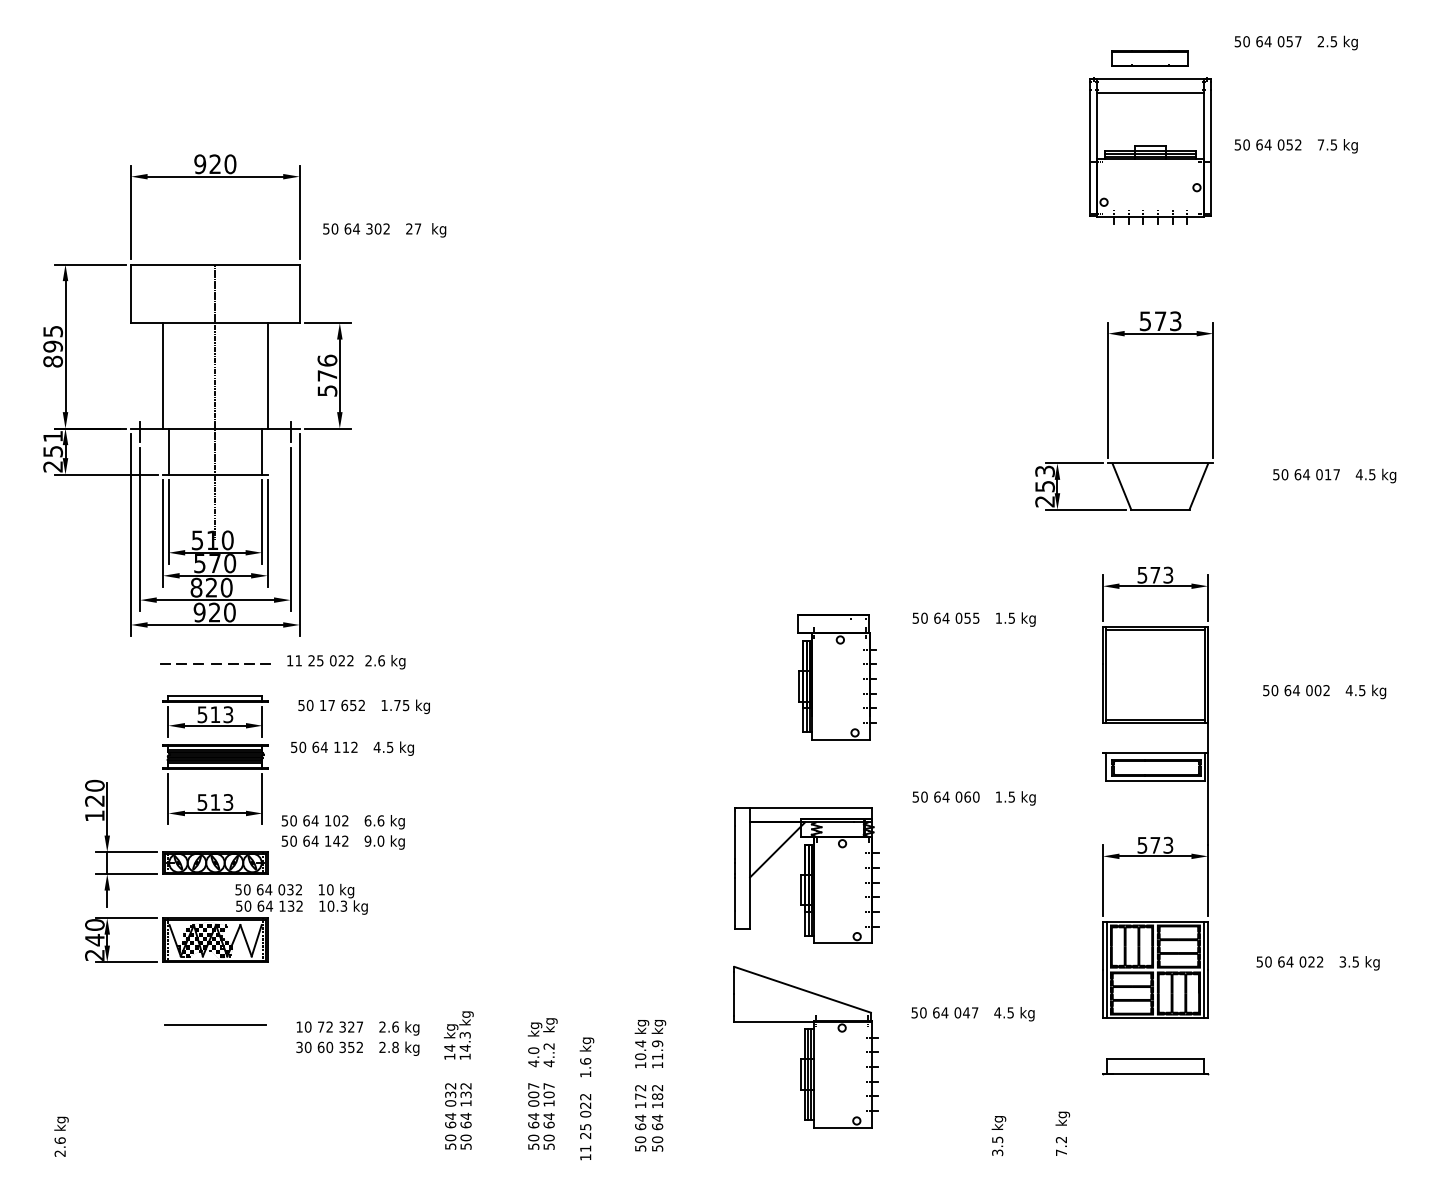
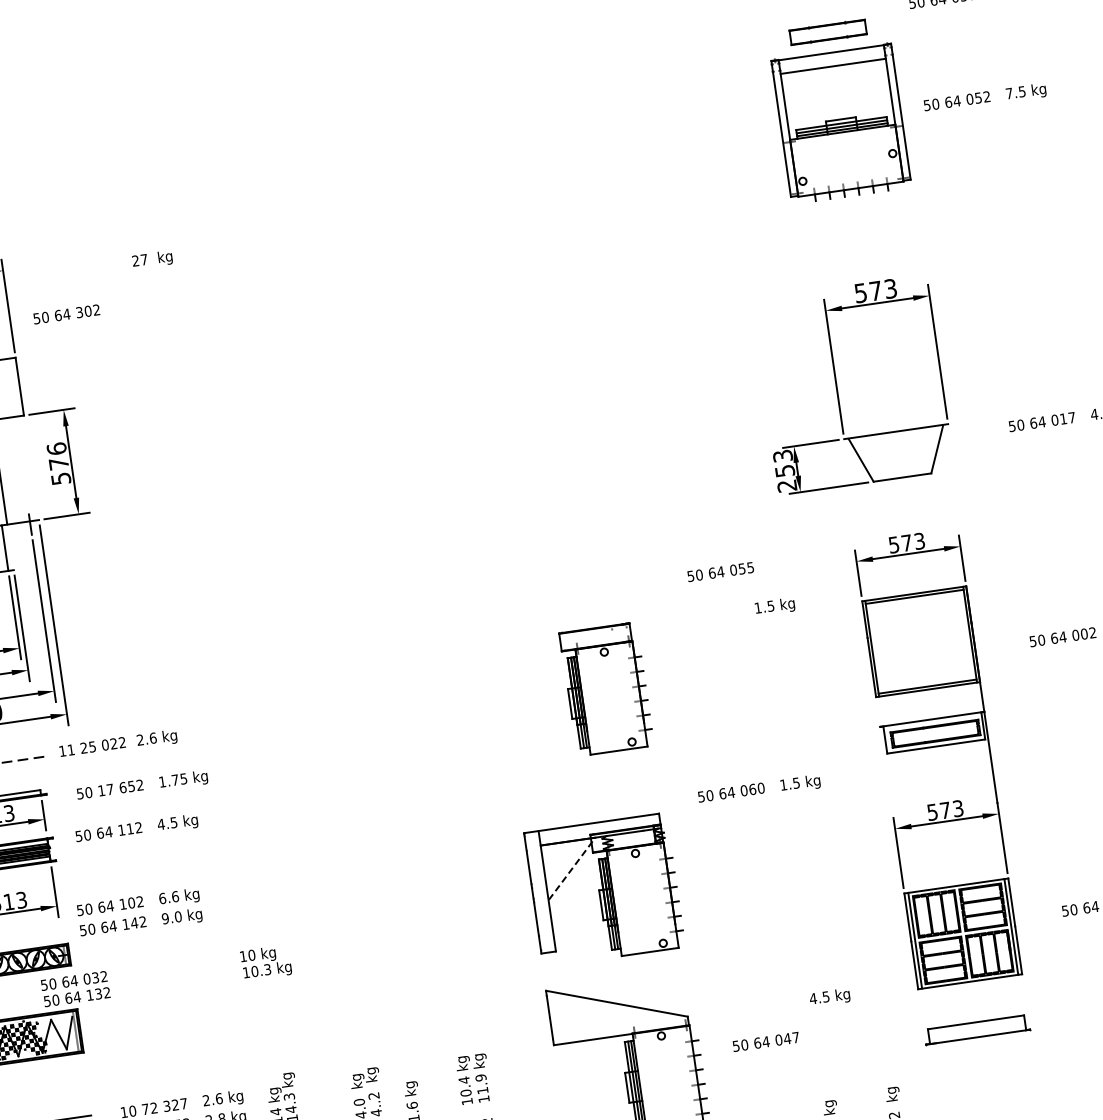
text: (426, 230) -> (152, 260), moved
text: (945, 617) -> (720, 571), moved
line: (777, 849) -> (571, 868), solid -> dashed
text: (343, 899) -> (266, 963), moved
text: (944, 1012) -> (765, 1041), moved

